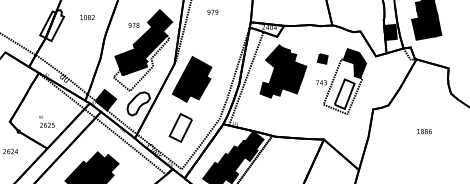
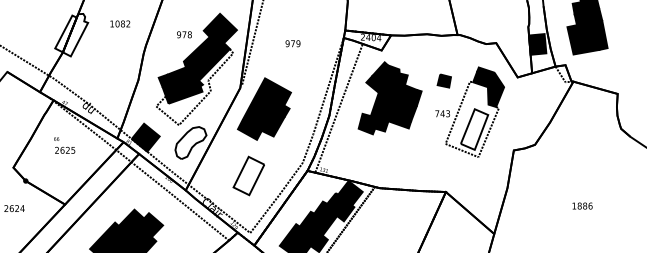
text: (212, 12) -> (292, 43), moved
text: (46, 121) -> (64, 145), moved
text: (424, 131) -> (582, 205), moved

